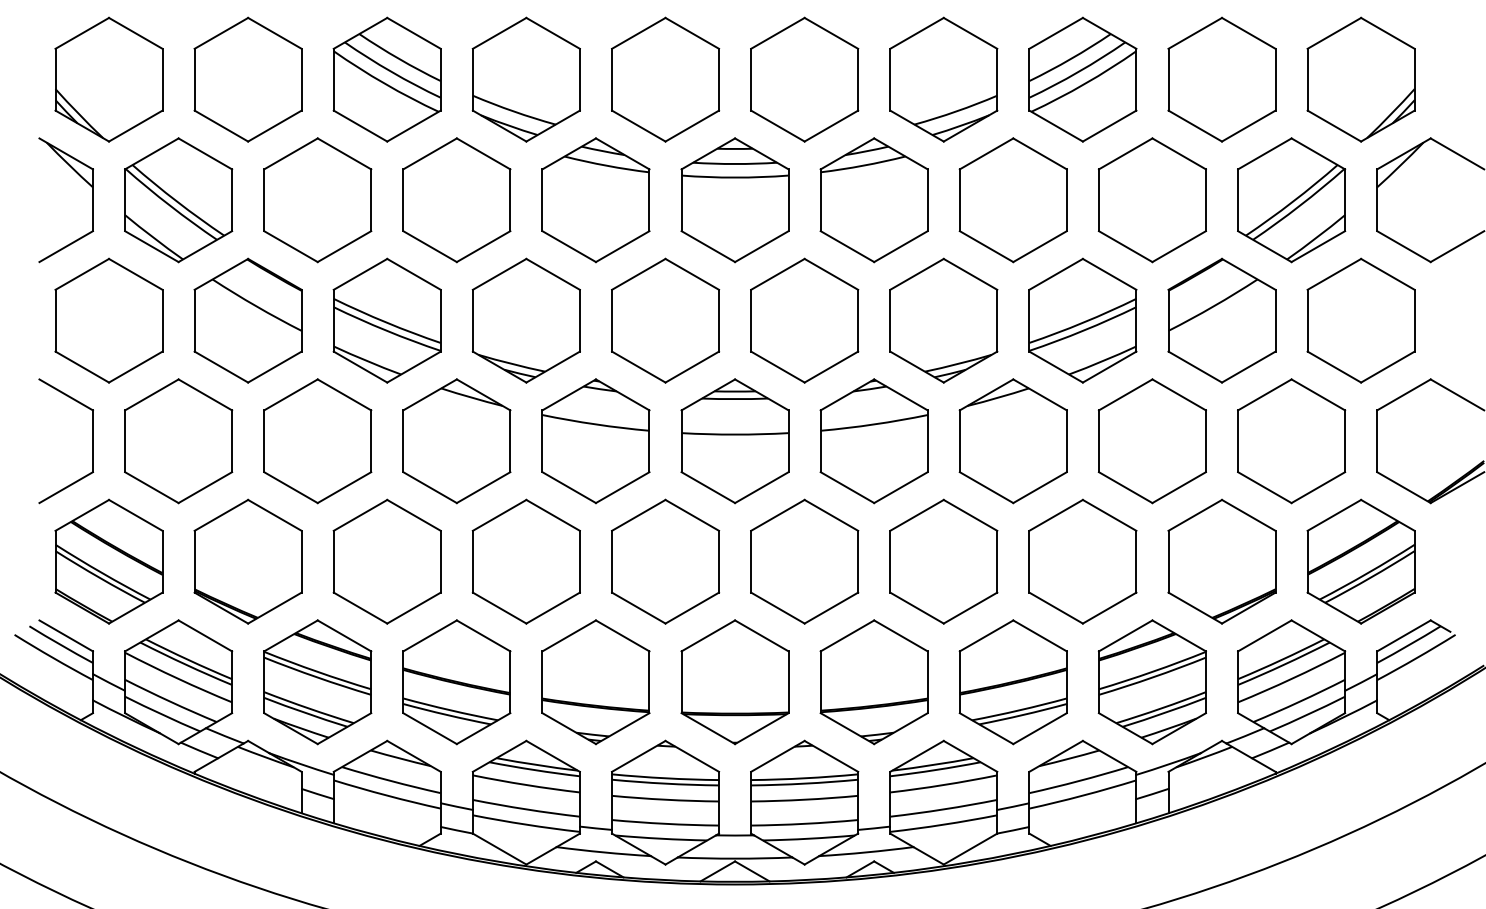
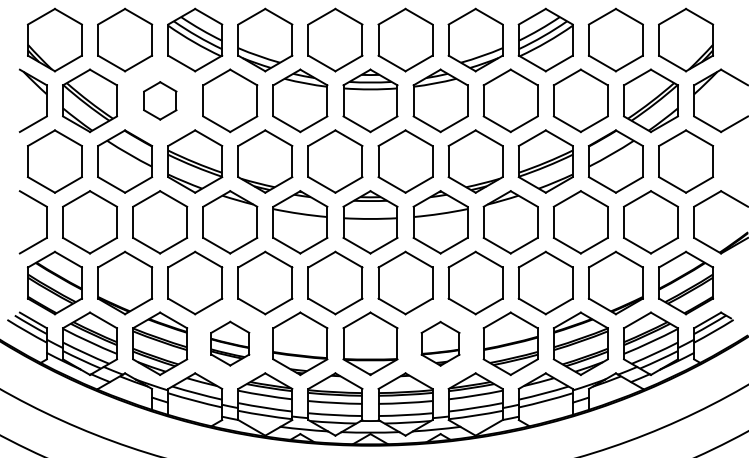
part: (318, 199) -> (160, 100), size x0.6
part: (457, 681) -> (230, 343), size x0.7
part: (873, 681) -> (440, 343), size x0.7

